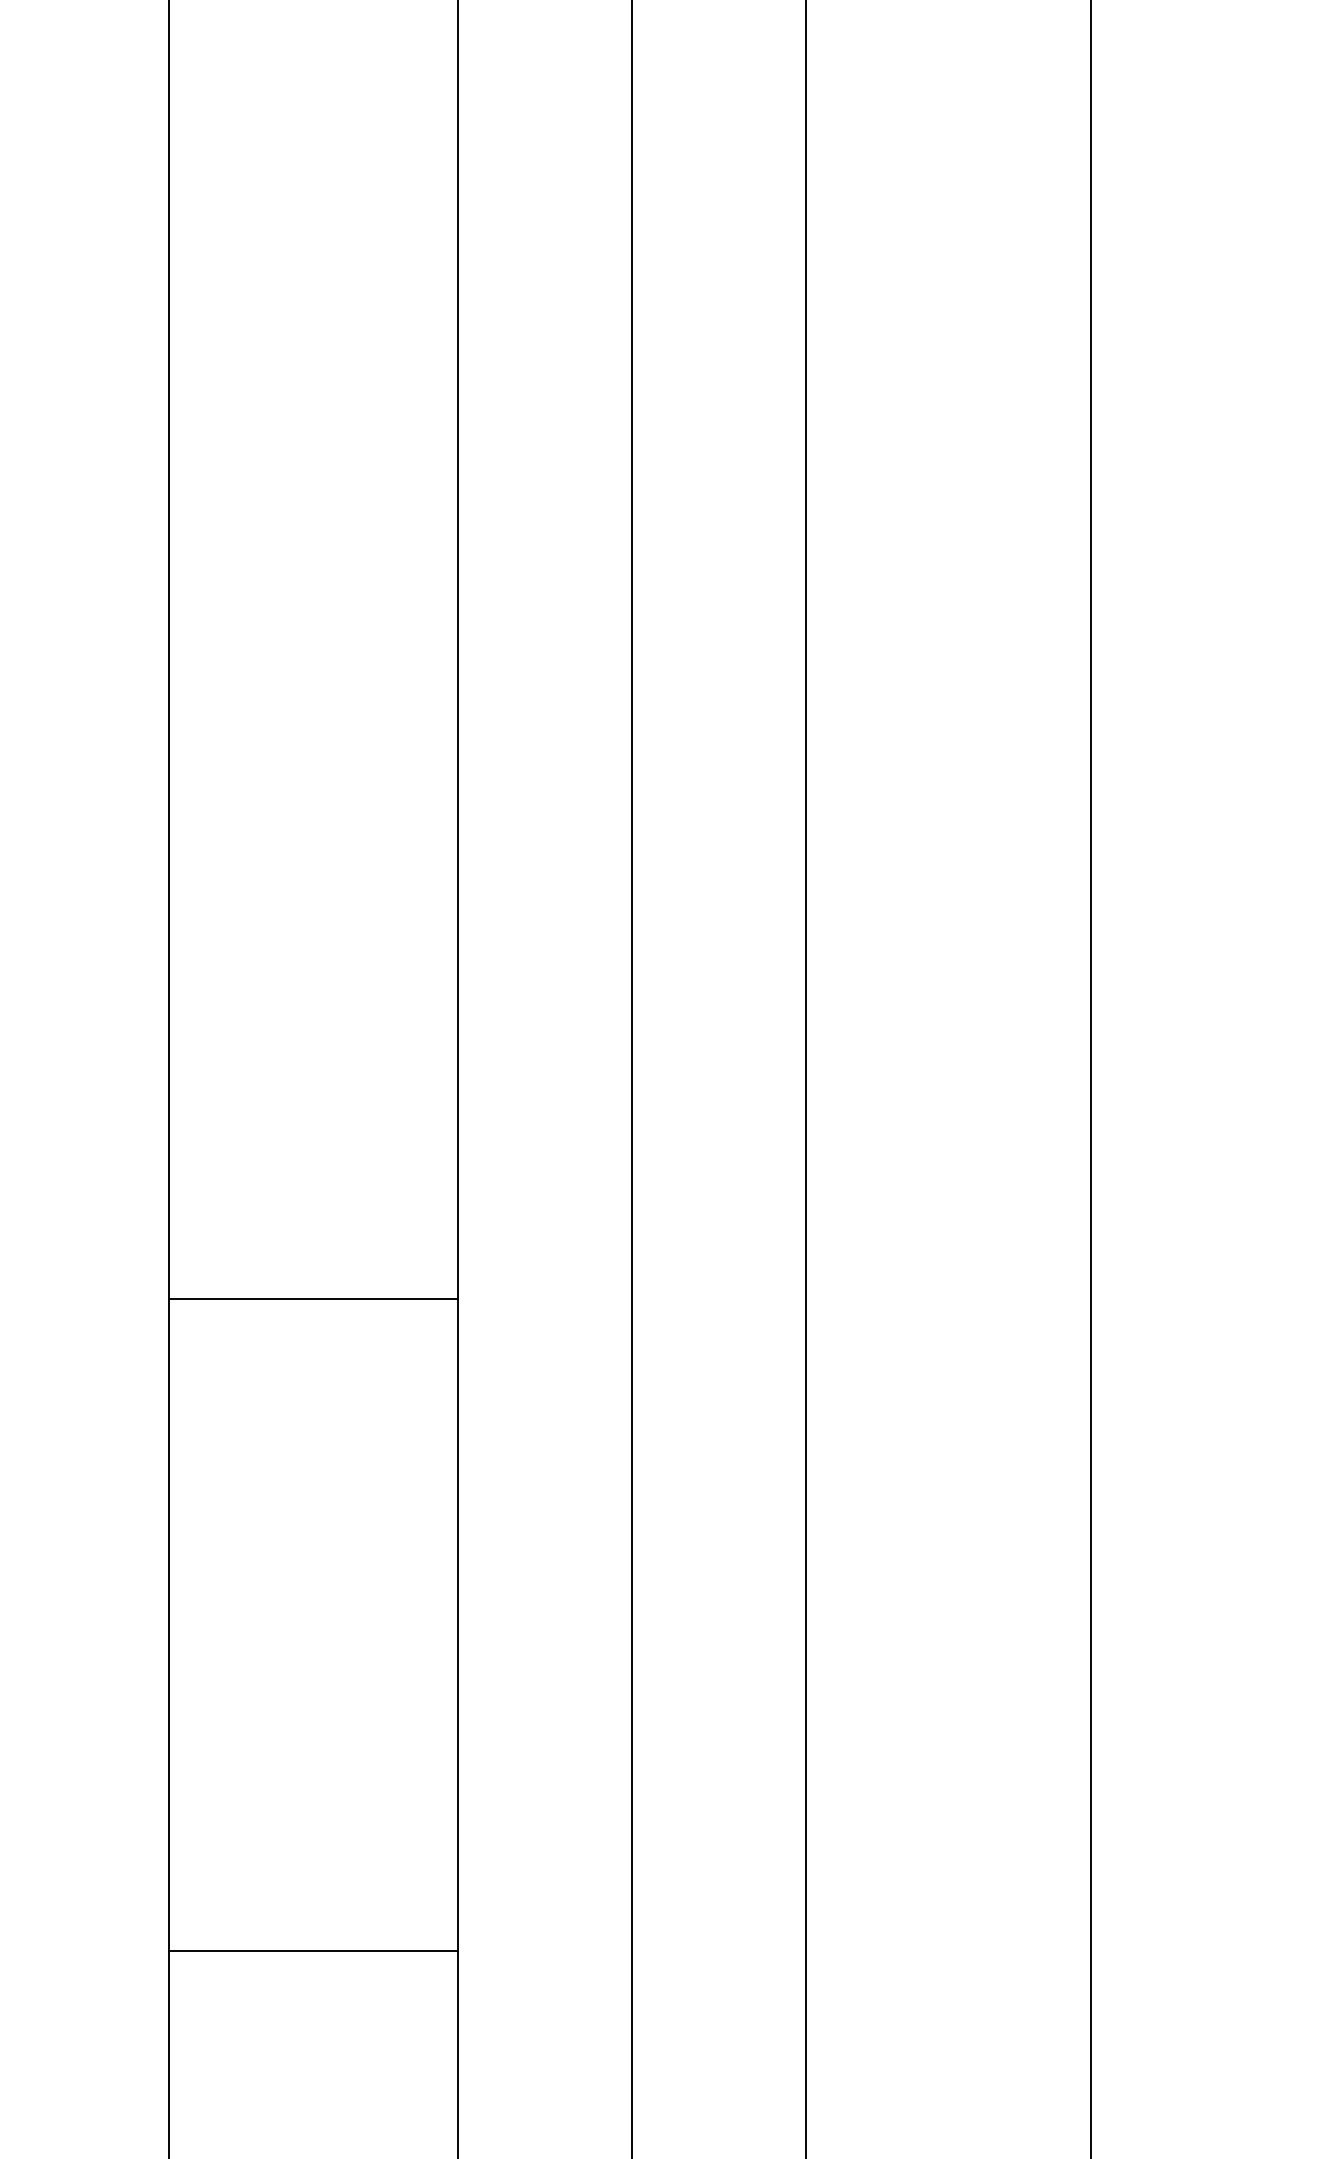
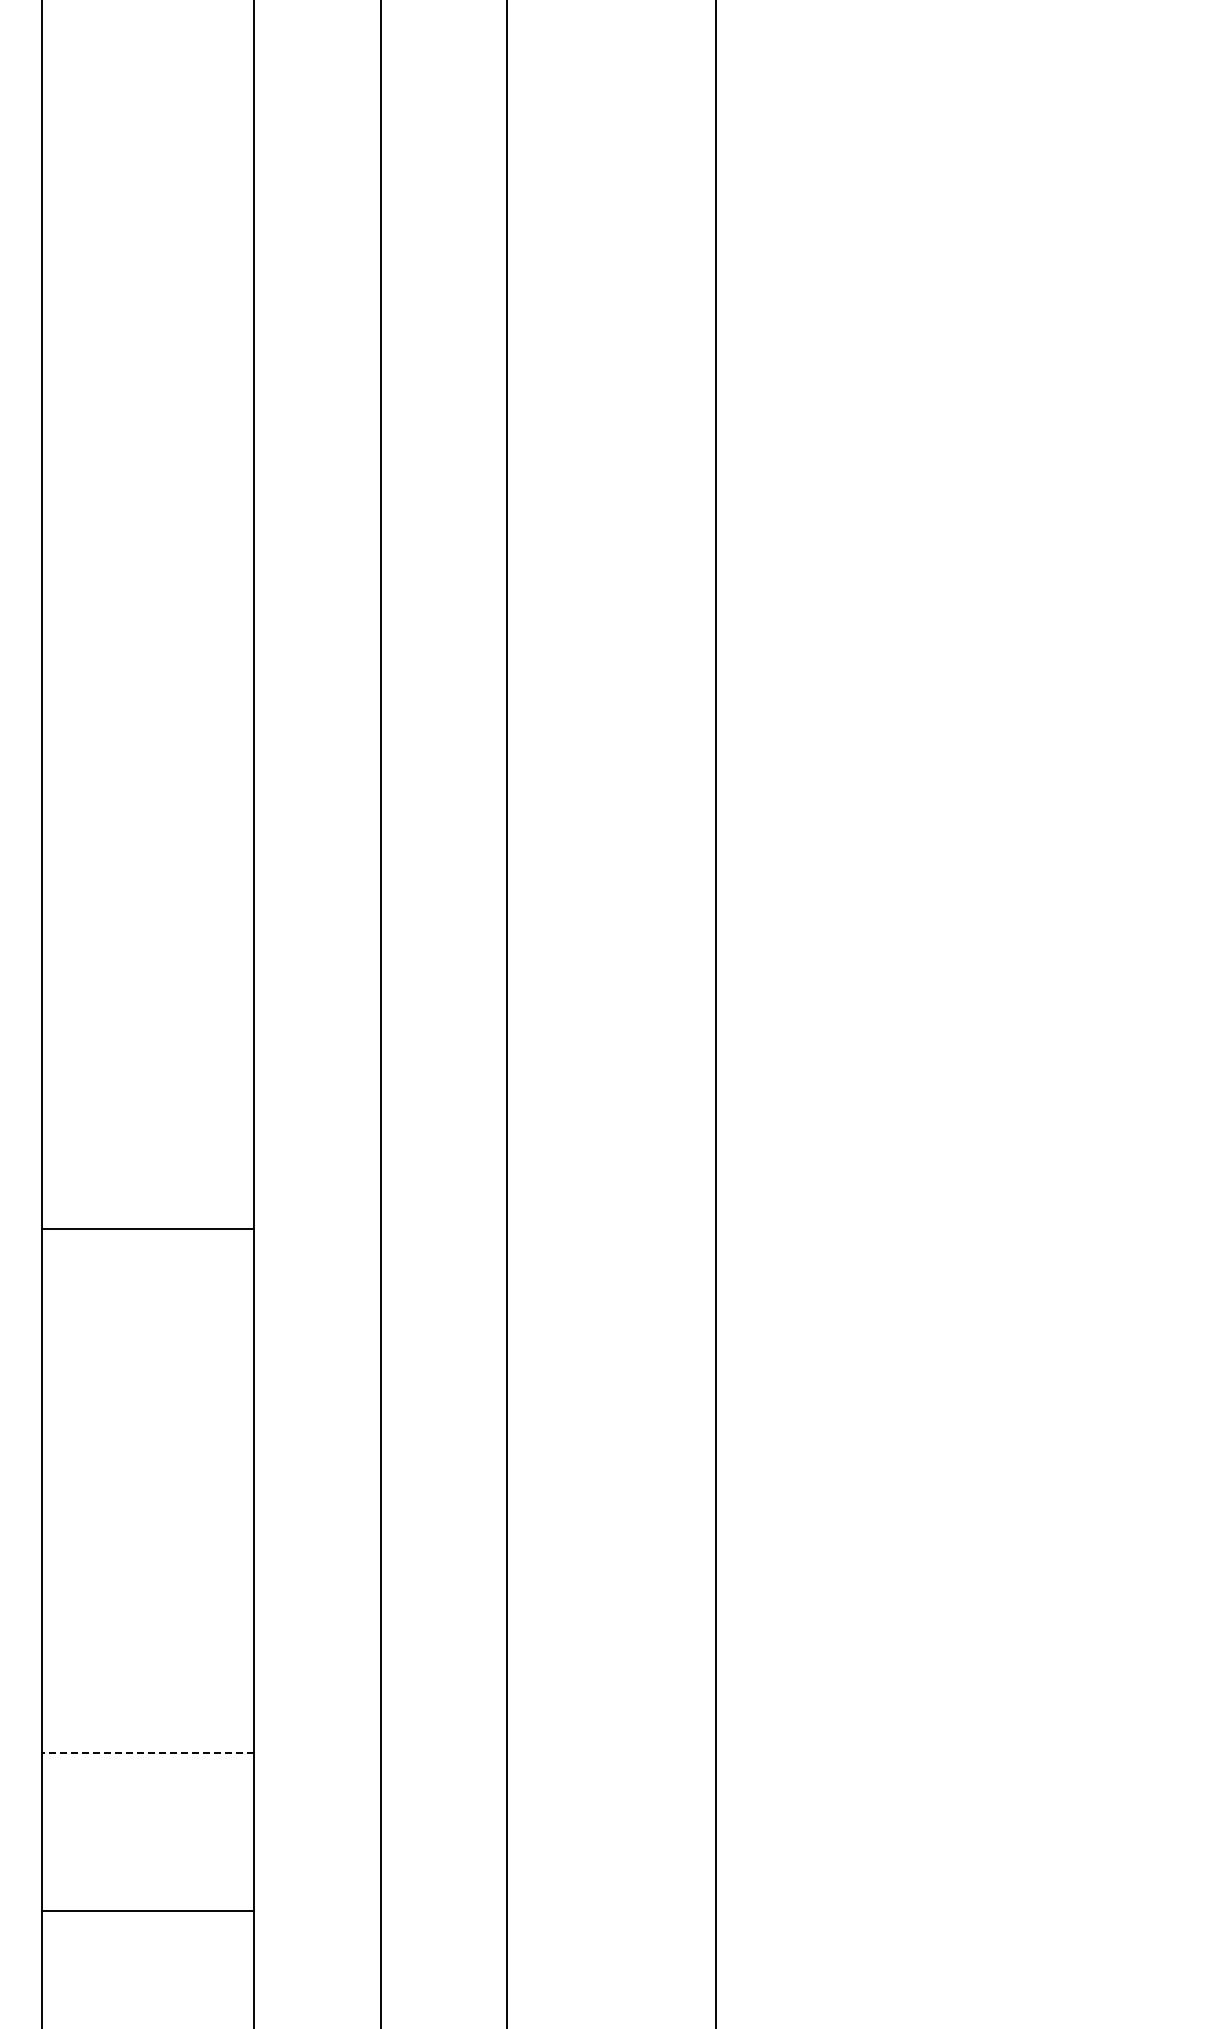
line: (312, 1299) -> (147, 1229), moved
line: (313, 1950) -> (148, 1752), solid -> dashed

